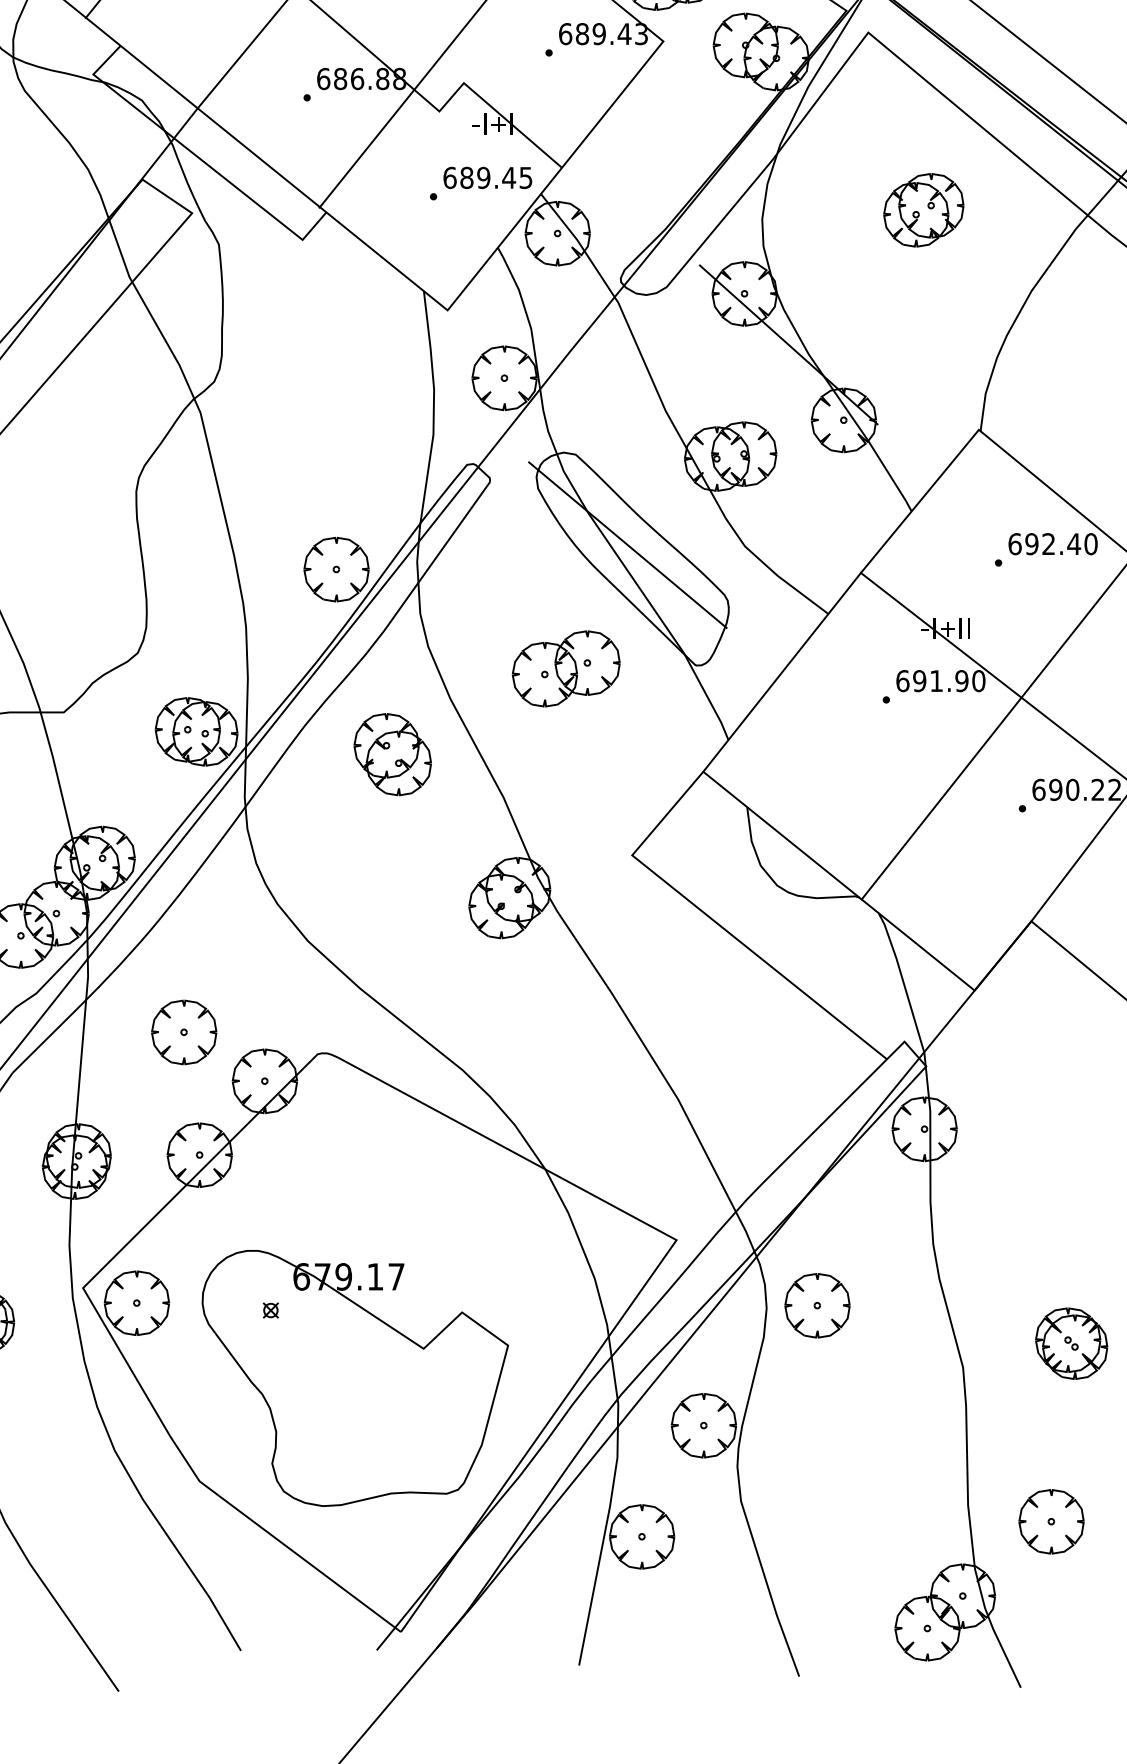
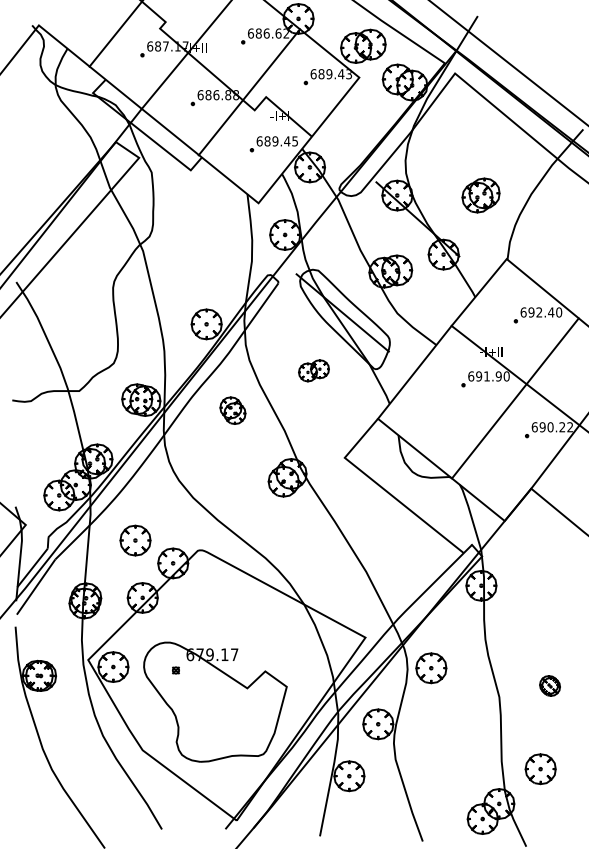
part: (922, 210) -> (480, 195), moved
part: (565, 668) -> (313, 370), size x0.6
part: (391, 753) -> (232, 410), size x0.7
part: (1070, 1342) -> (549, 685), size x0.6

